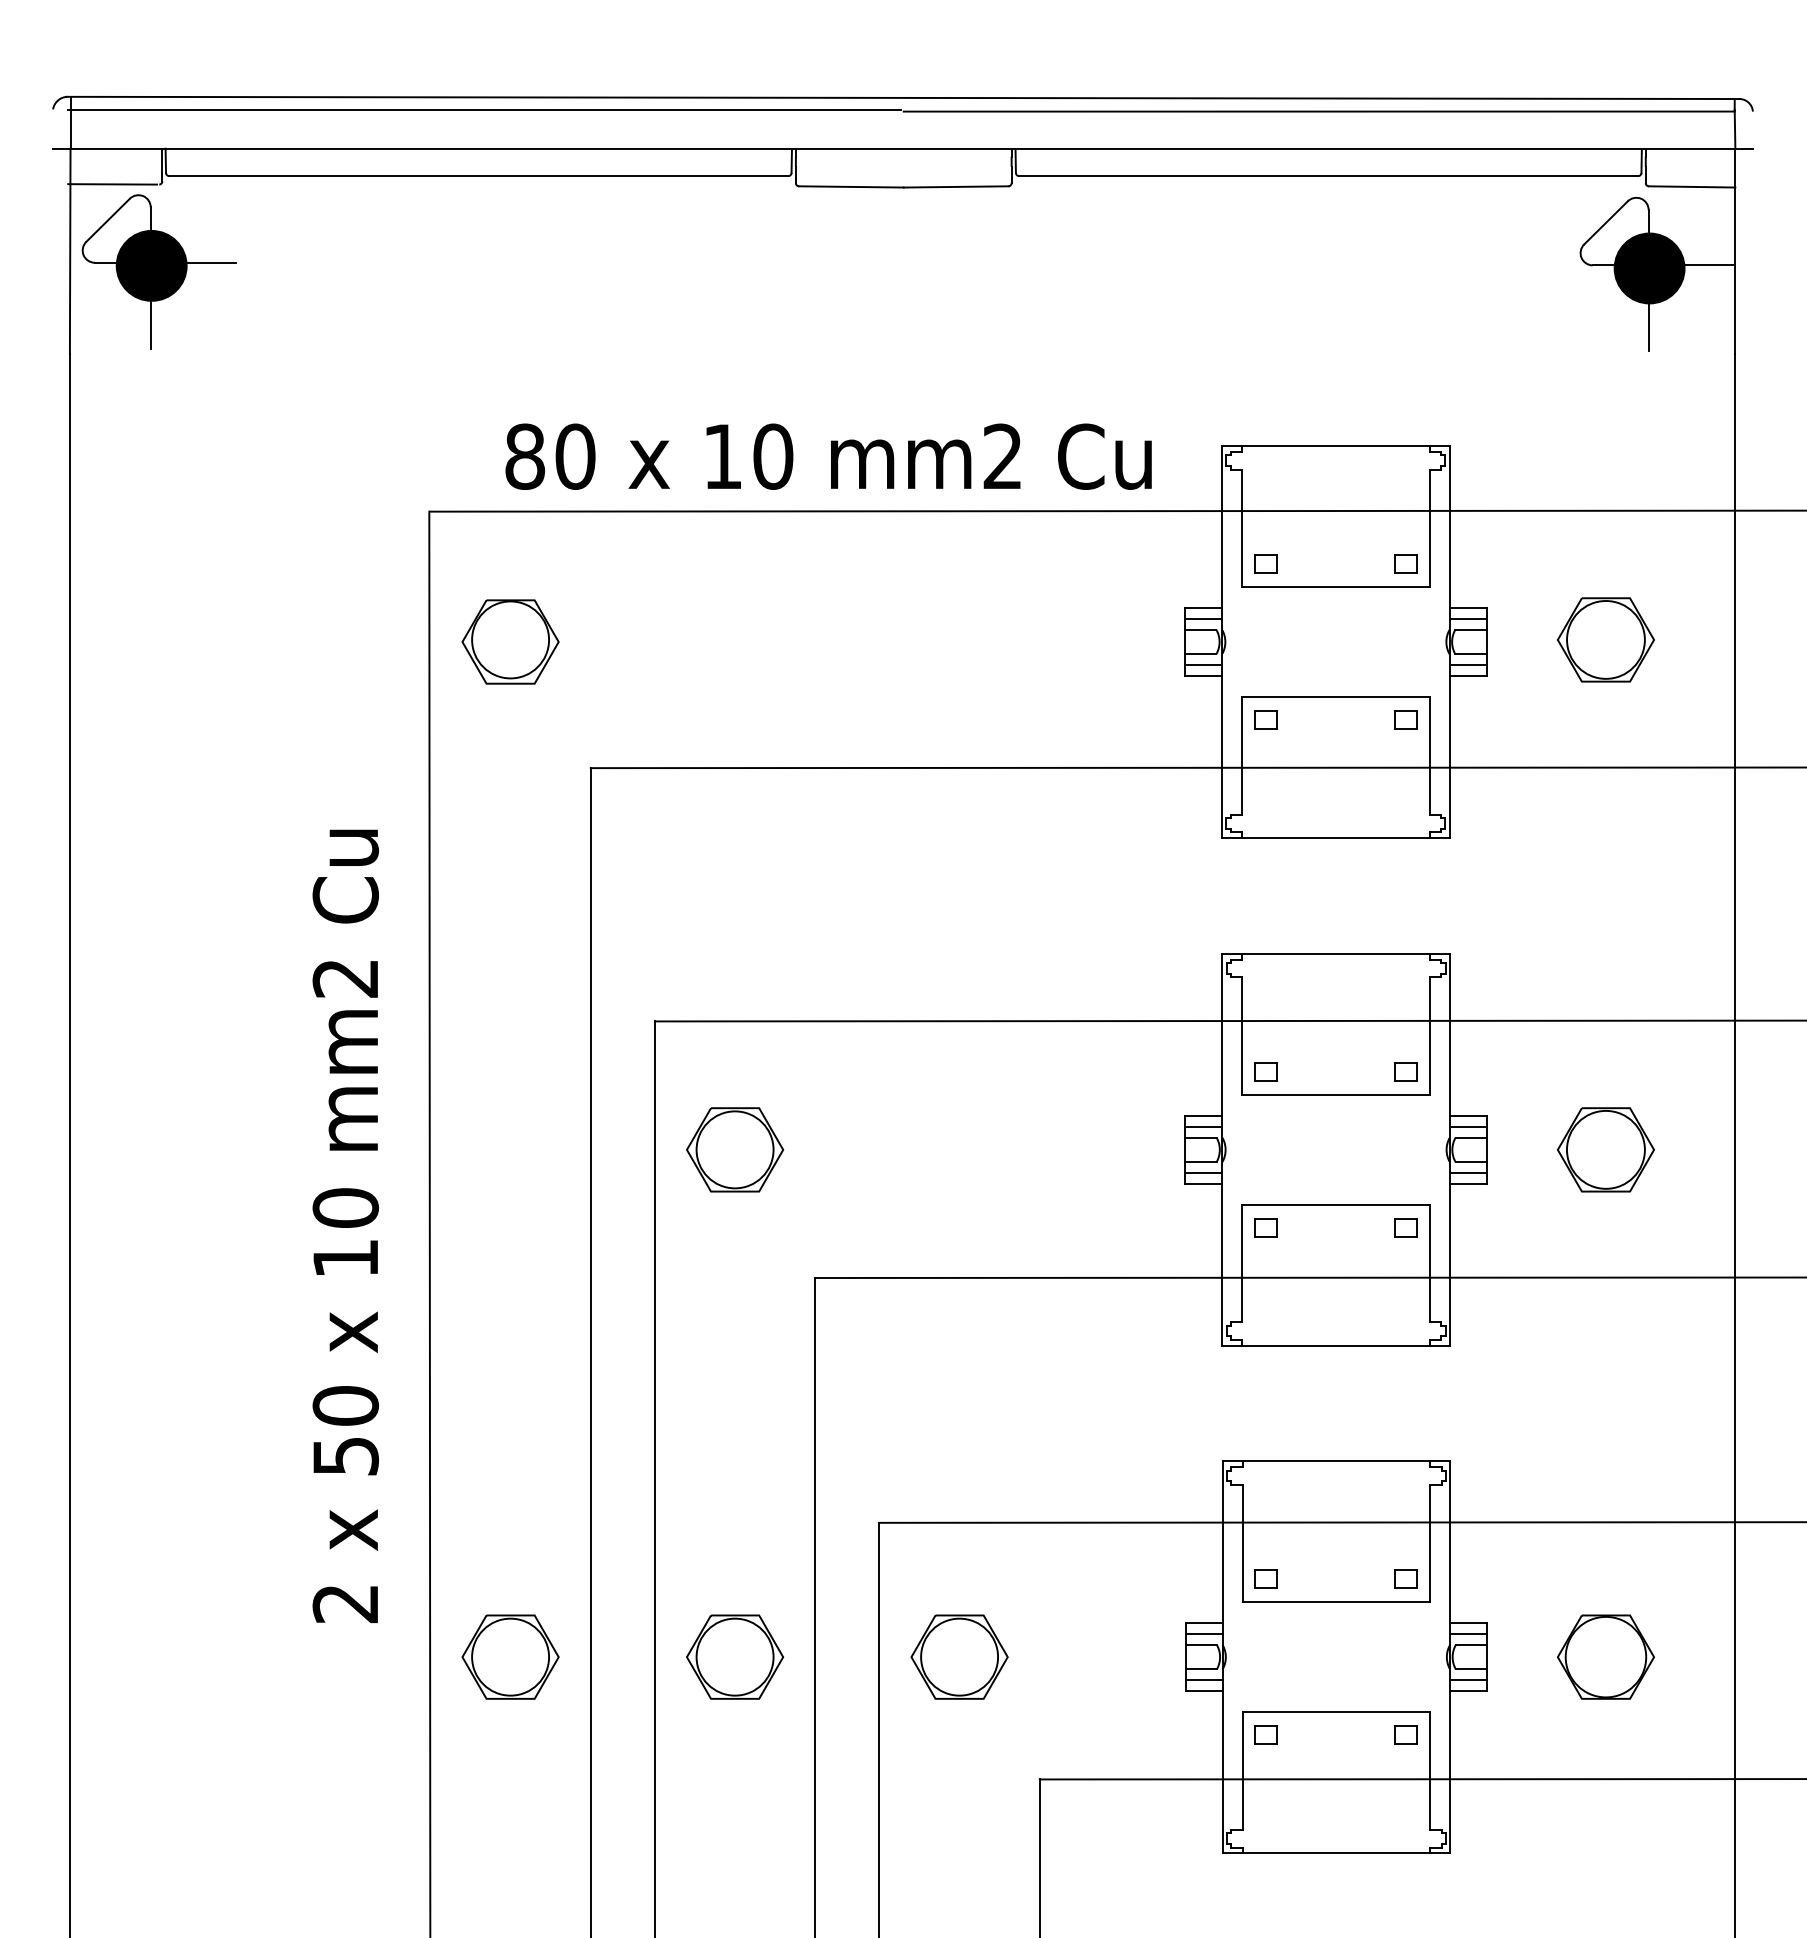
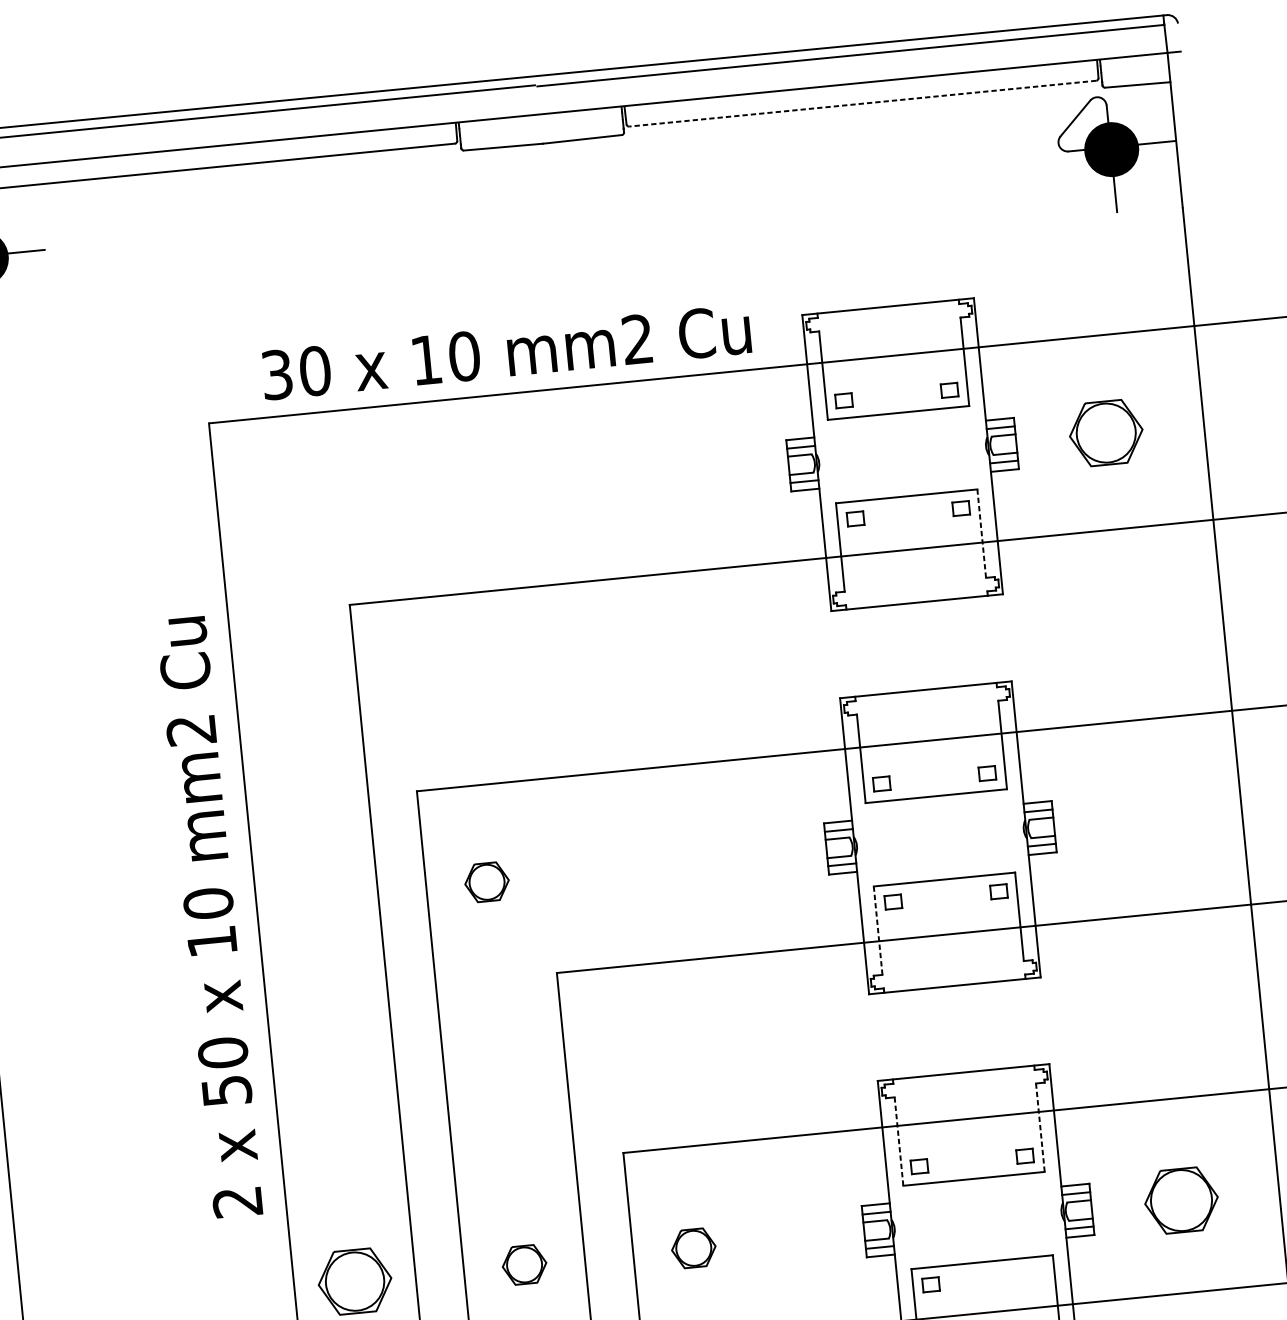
line: (1328, 176) -> (862, 103), solid -> dashed
text: (525, 456) -> (277, 374), 80 -> 30
part: (510, 641) -> (279, 515), removed
line: (1429, 755) -> (981, 533), solid -> dashed
part: (735, 1149) -> (487, 881), size x0.6
part: (1605, 1149) -> (1143, 817), removed
text: (345, 1225) -> (209, 916), moved
line: (1242, 1263) -> (878, 930), solid -> dashed
line: (1242, 1543) -> (898, 1141), solid -> dashed
line: (1430, 1543) -> (1040, 1127), solid -> dashed
part: (735, 1656) -> (524, 1264), size x0.6
part: (959, 1656) -> (693, 1247), size x0.6
part: (1405, 1734) -> (1035, 1273), removed

